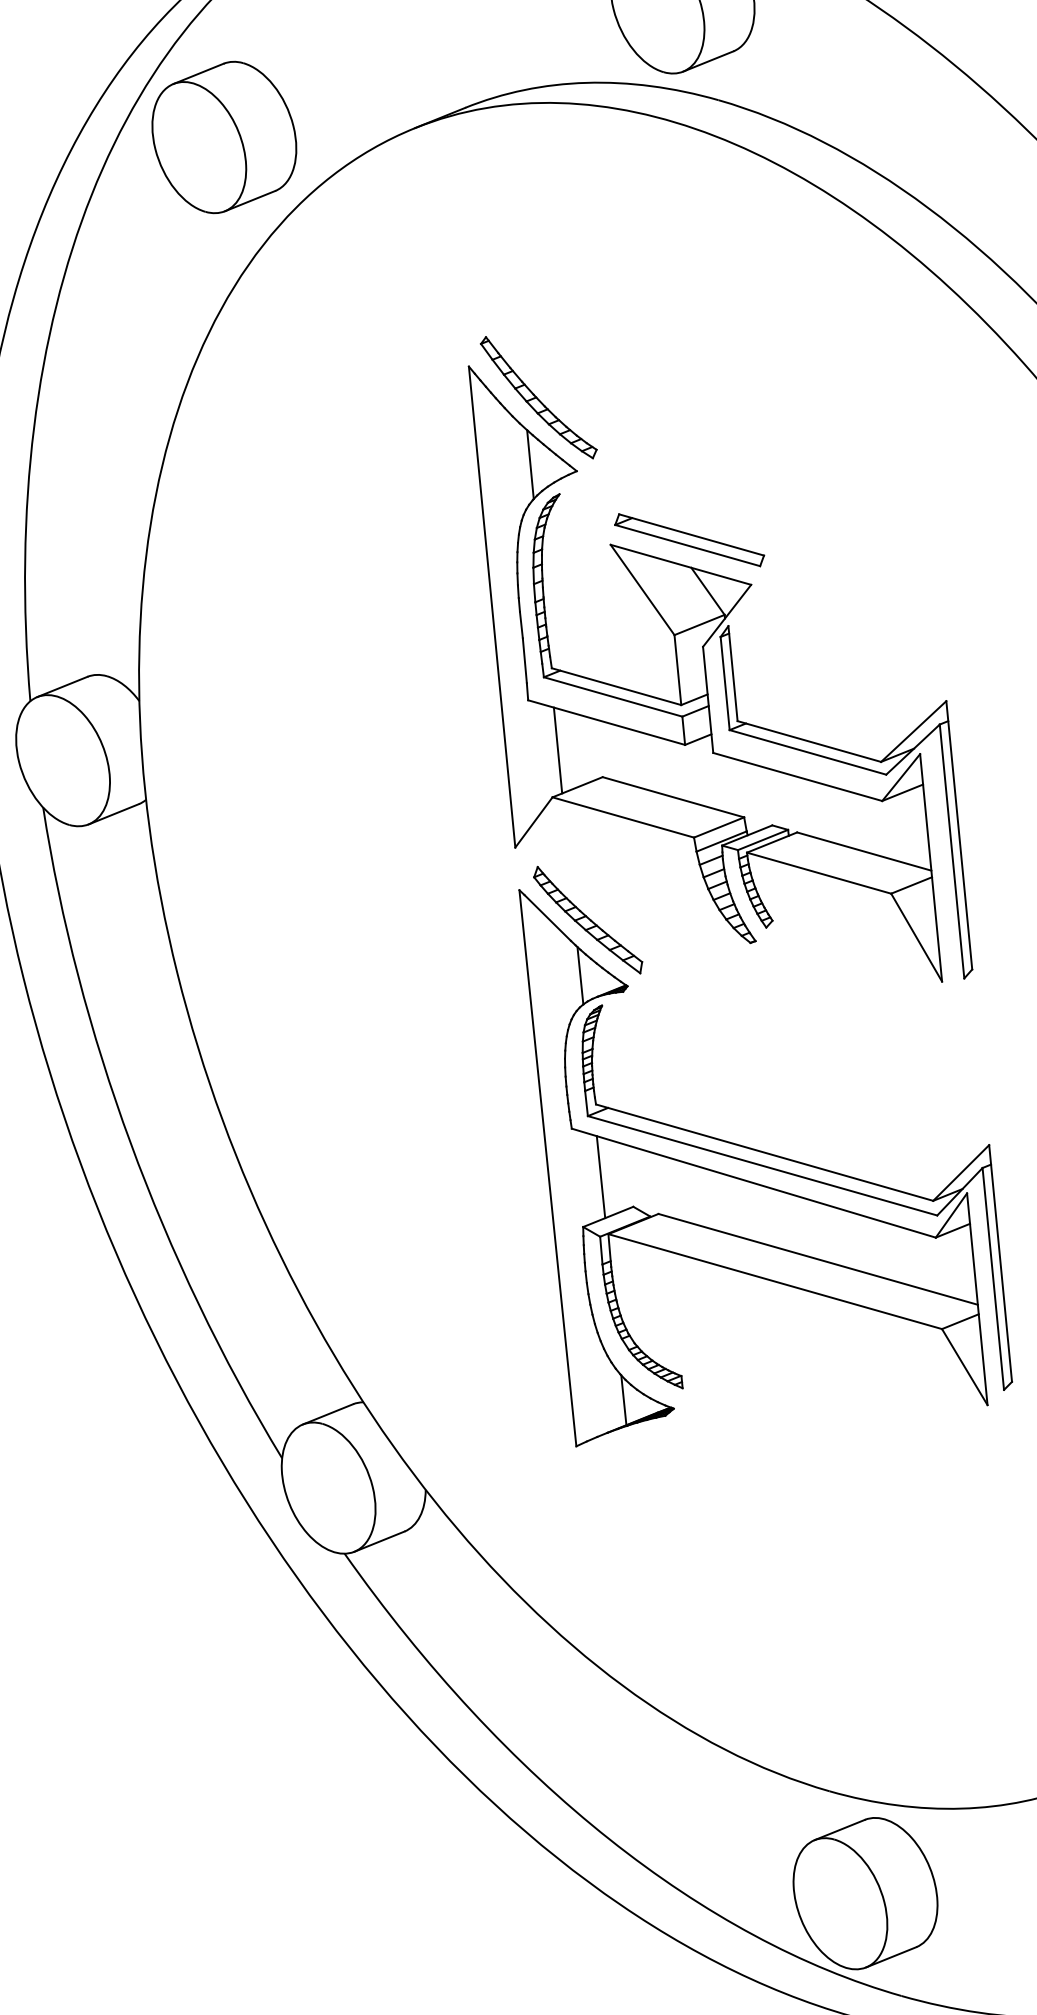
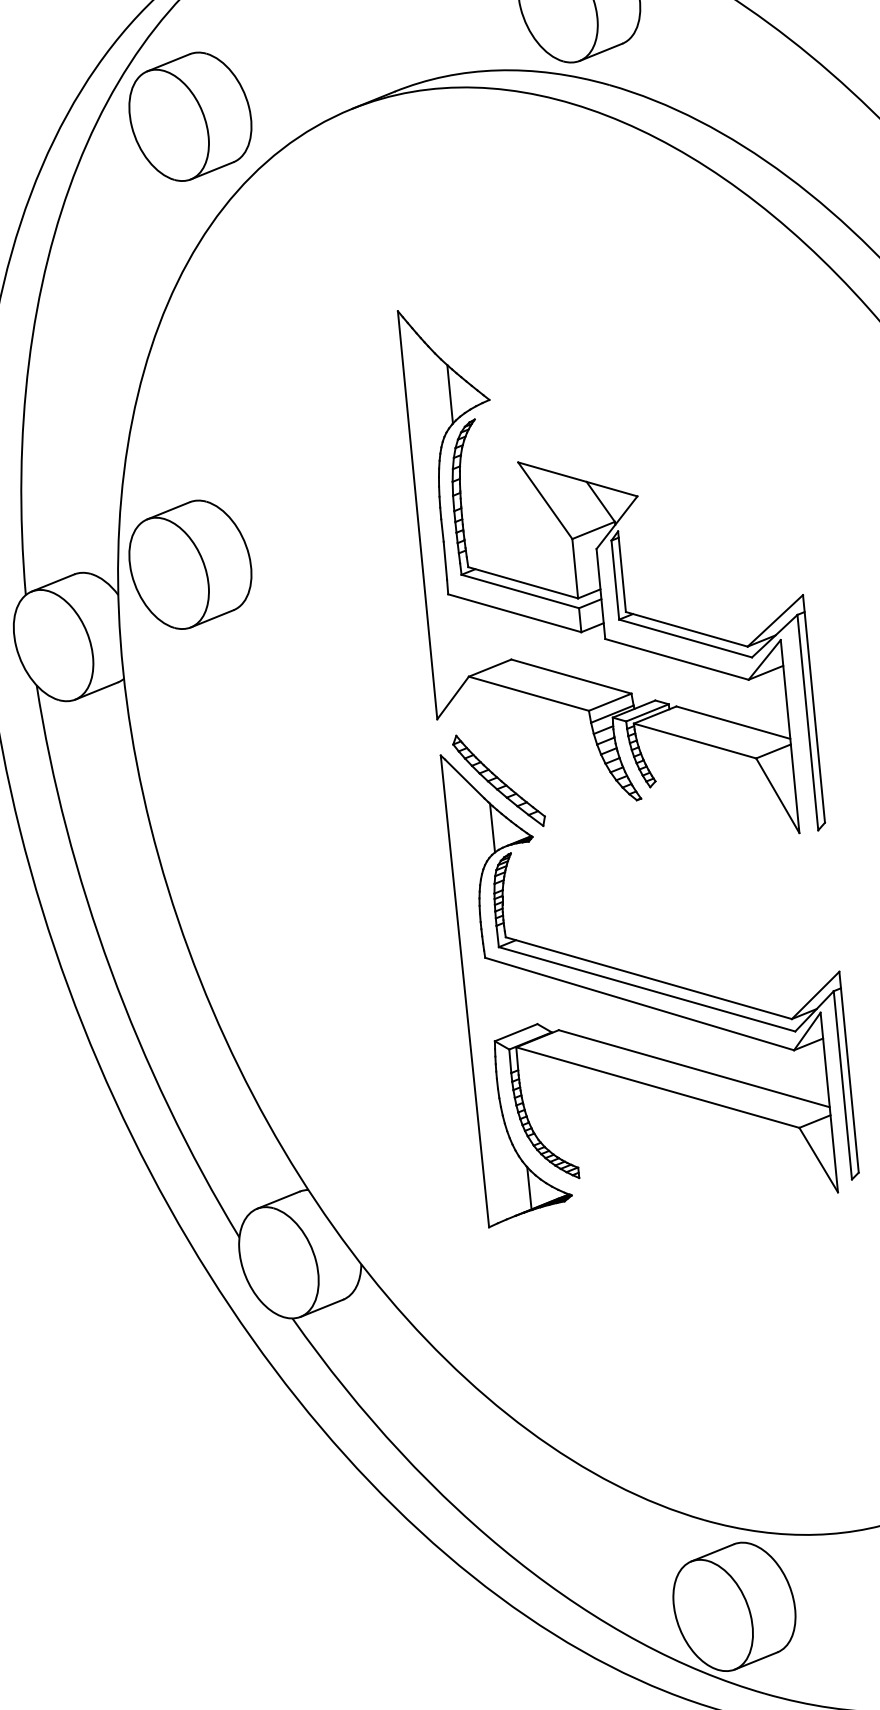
part: (538, 397) -> (456, 337), removed
part: (689, 540) -> (585, 458), removed
part: (224, 665) -> (190, 564), added
line: (557, 750) -> (473, 636), removed
line: (600, 1177) -> (509, 999), removed

